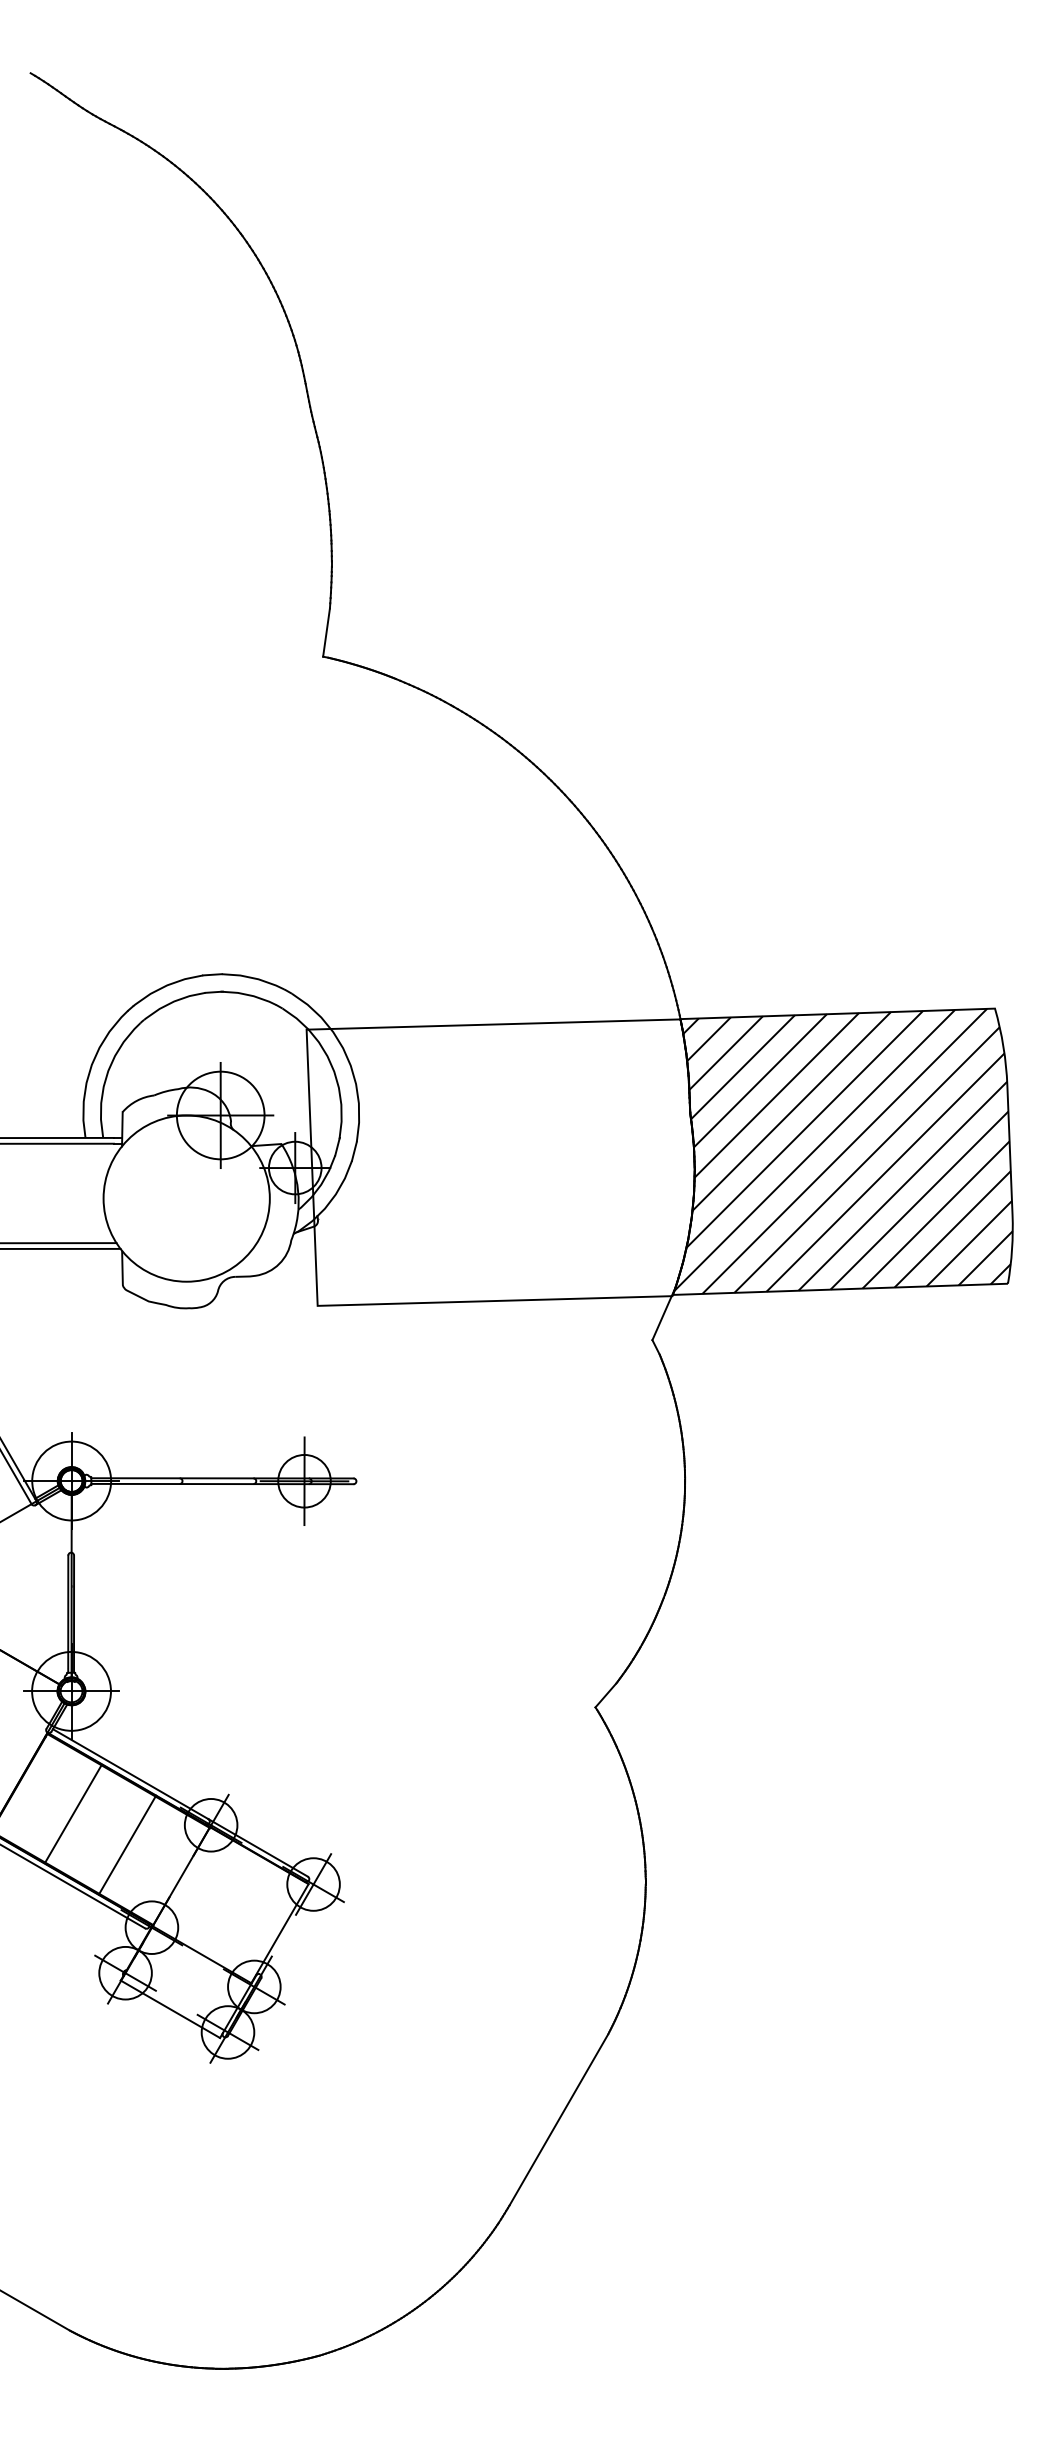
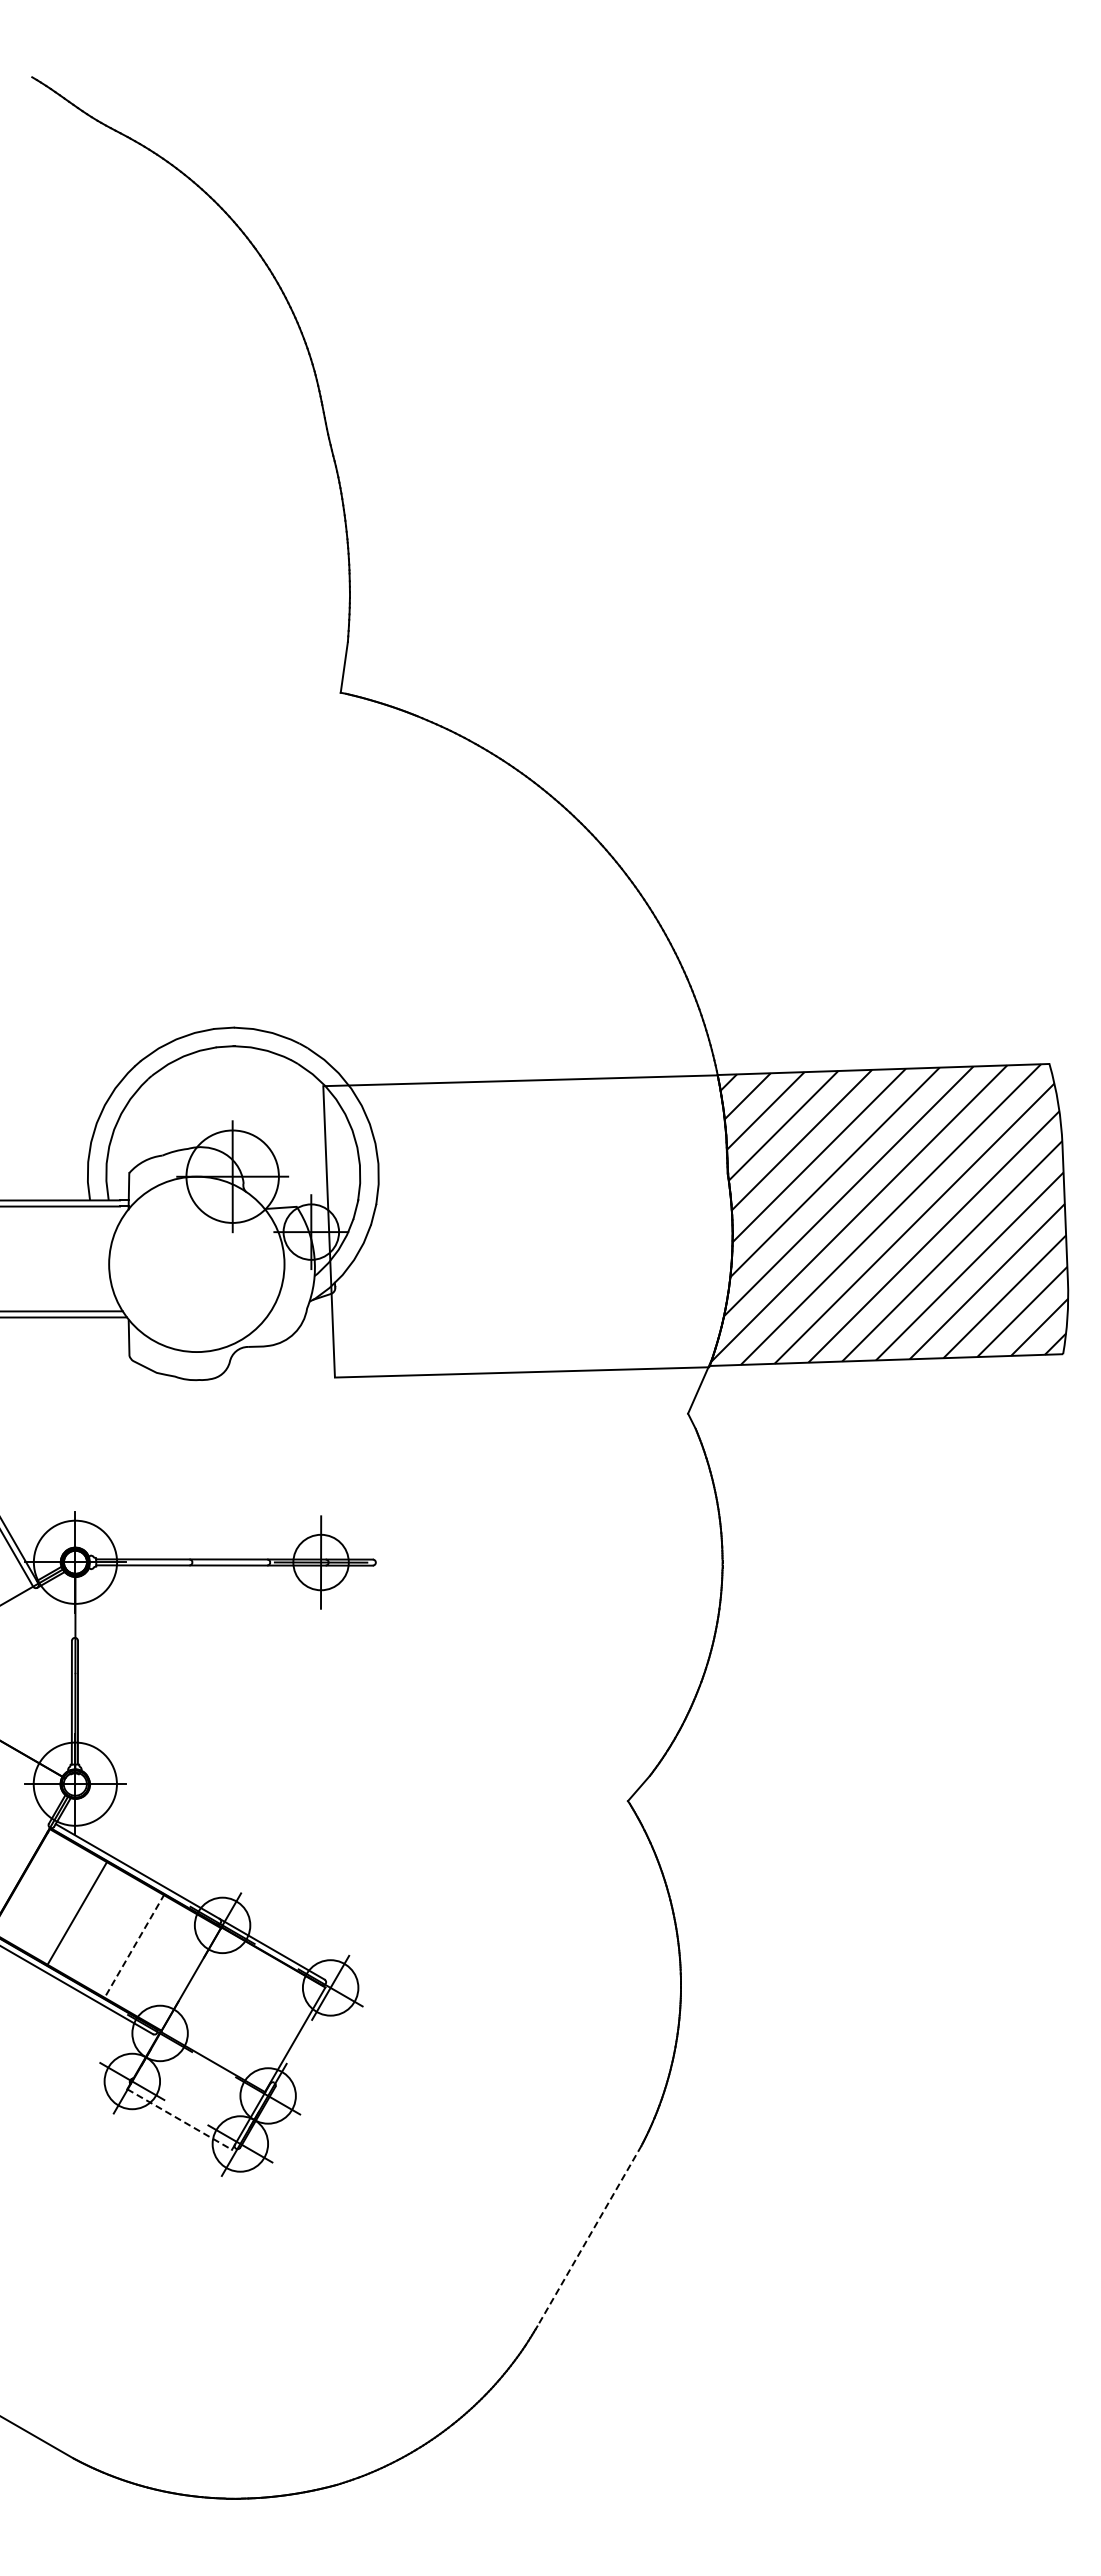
line: (127, 1845) -> (134, 1946), solid -> dashed
line: (171, 2009) -> (180, 2119), solid -> dashed
line: (558, 2120) -> (589, 2236), solid -> dashed

